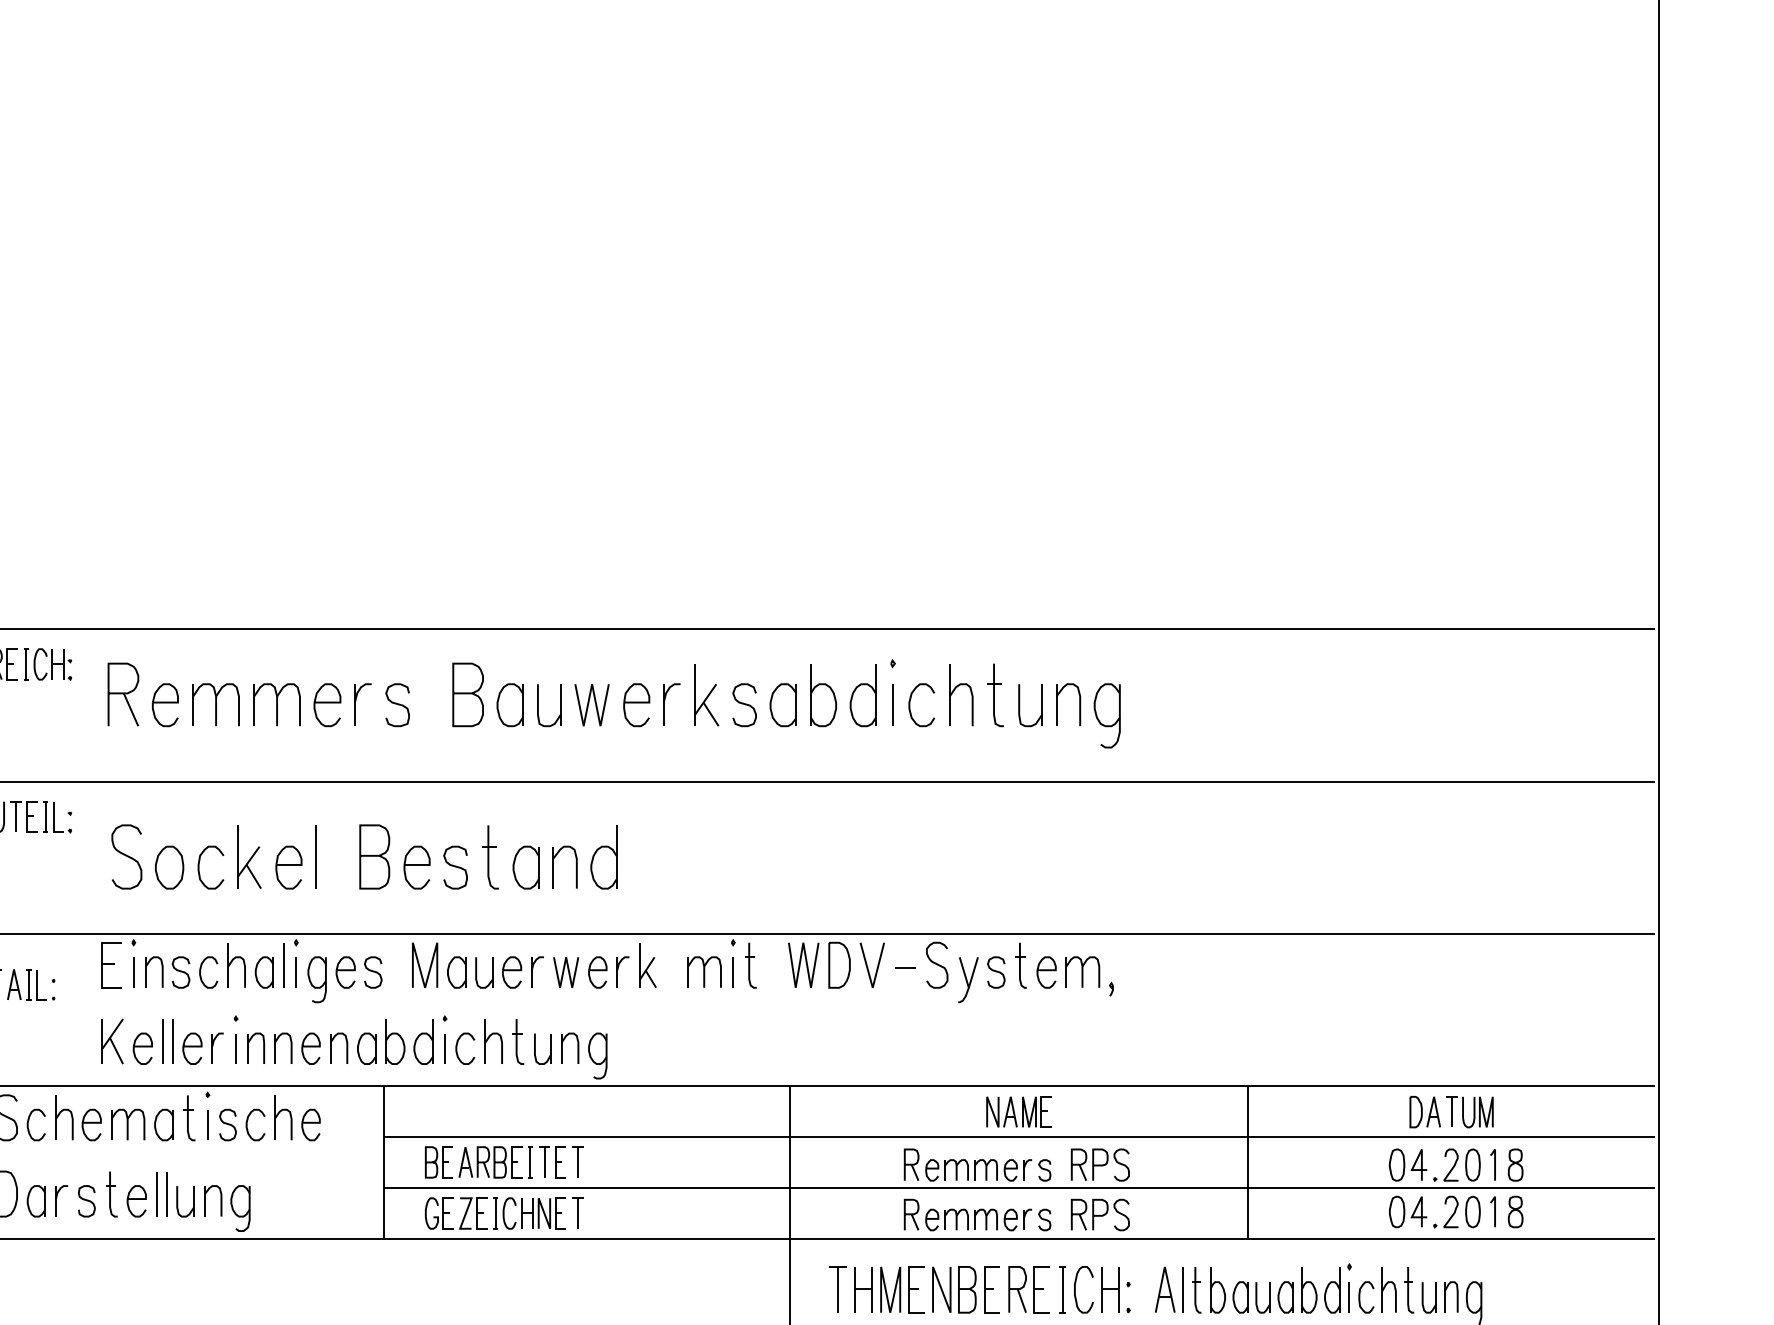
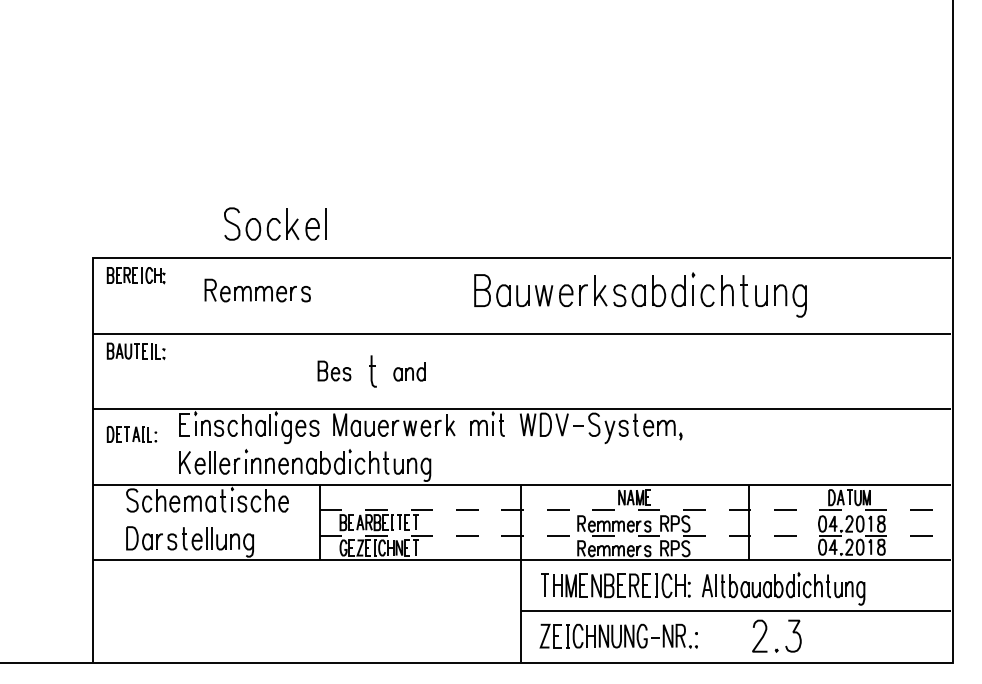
part: (258, 694) -> (257, 290), size x0.7
part: (786, 702) -> (640, 294), moved
part: (214, 855) -> (275, 223), moved
part: (413, 855) -> (334, 370), size x0.6
part: (564, 857) -> (409, 371), size x0.6
line: (1020, 1137) -> (635, 510), solid -> dashed
line: (1020, 1188) -> (635, 535), solid -> dashed

